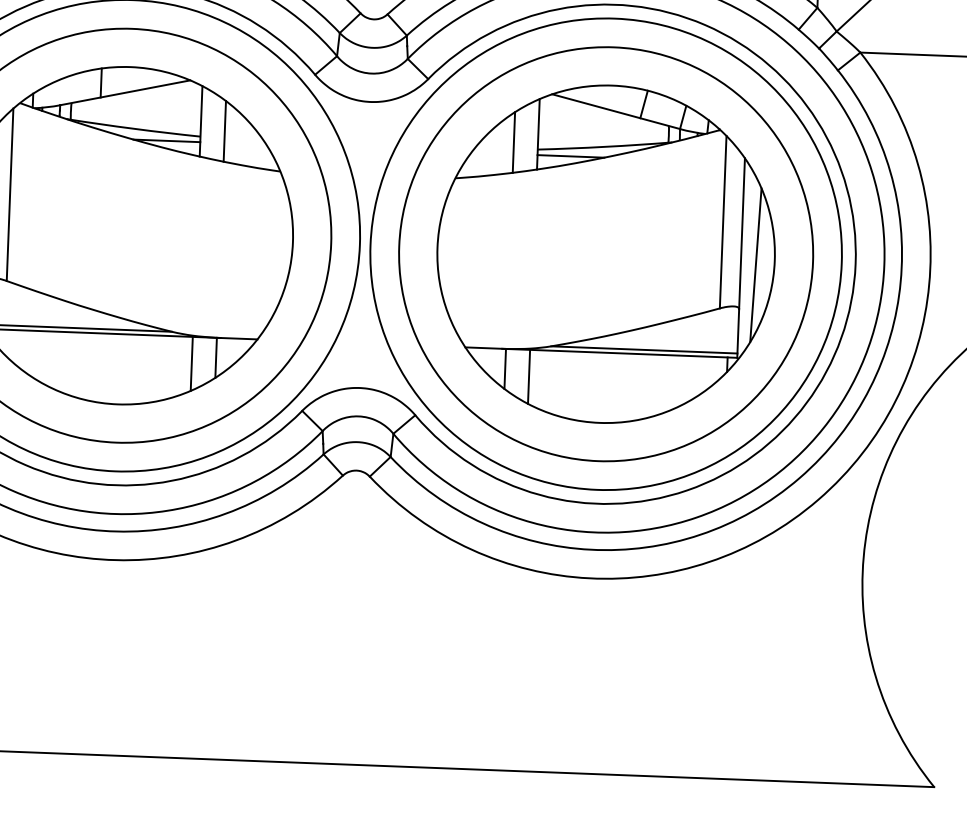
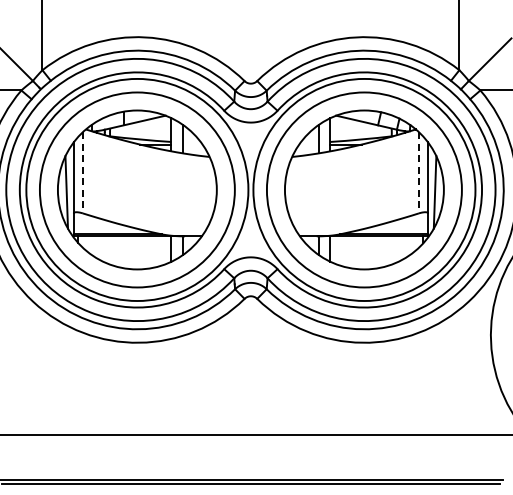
line: (9, 194) -> (82, 172), solid -> dashed
line: (722, 221) -> (418, 172), solid -> dashed

